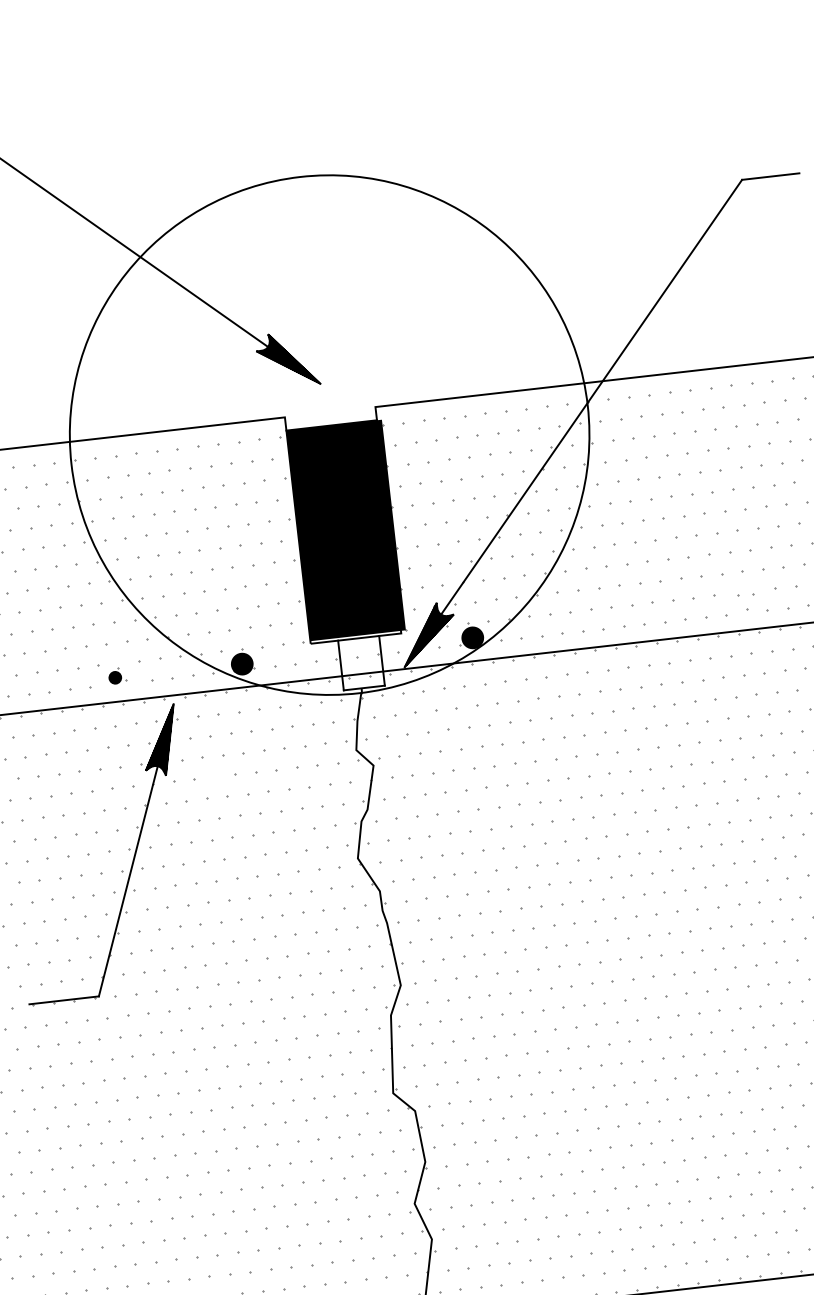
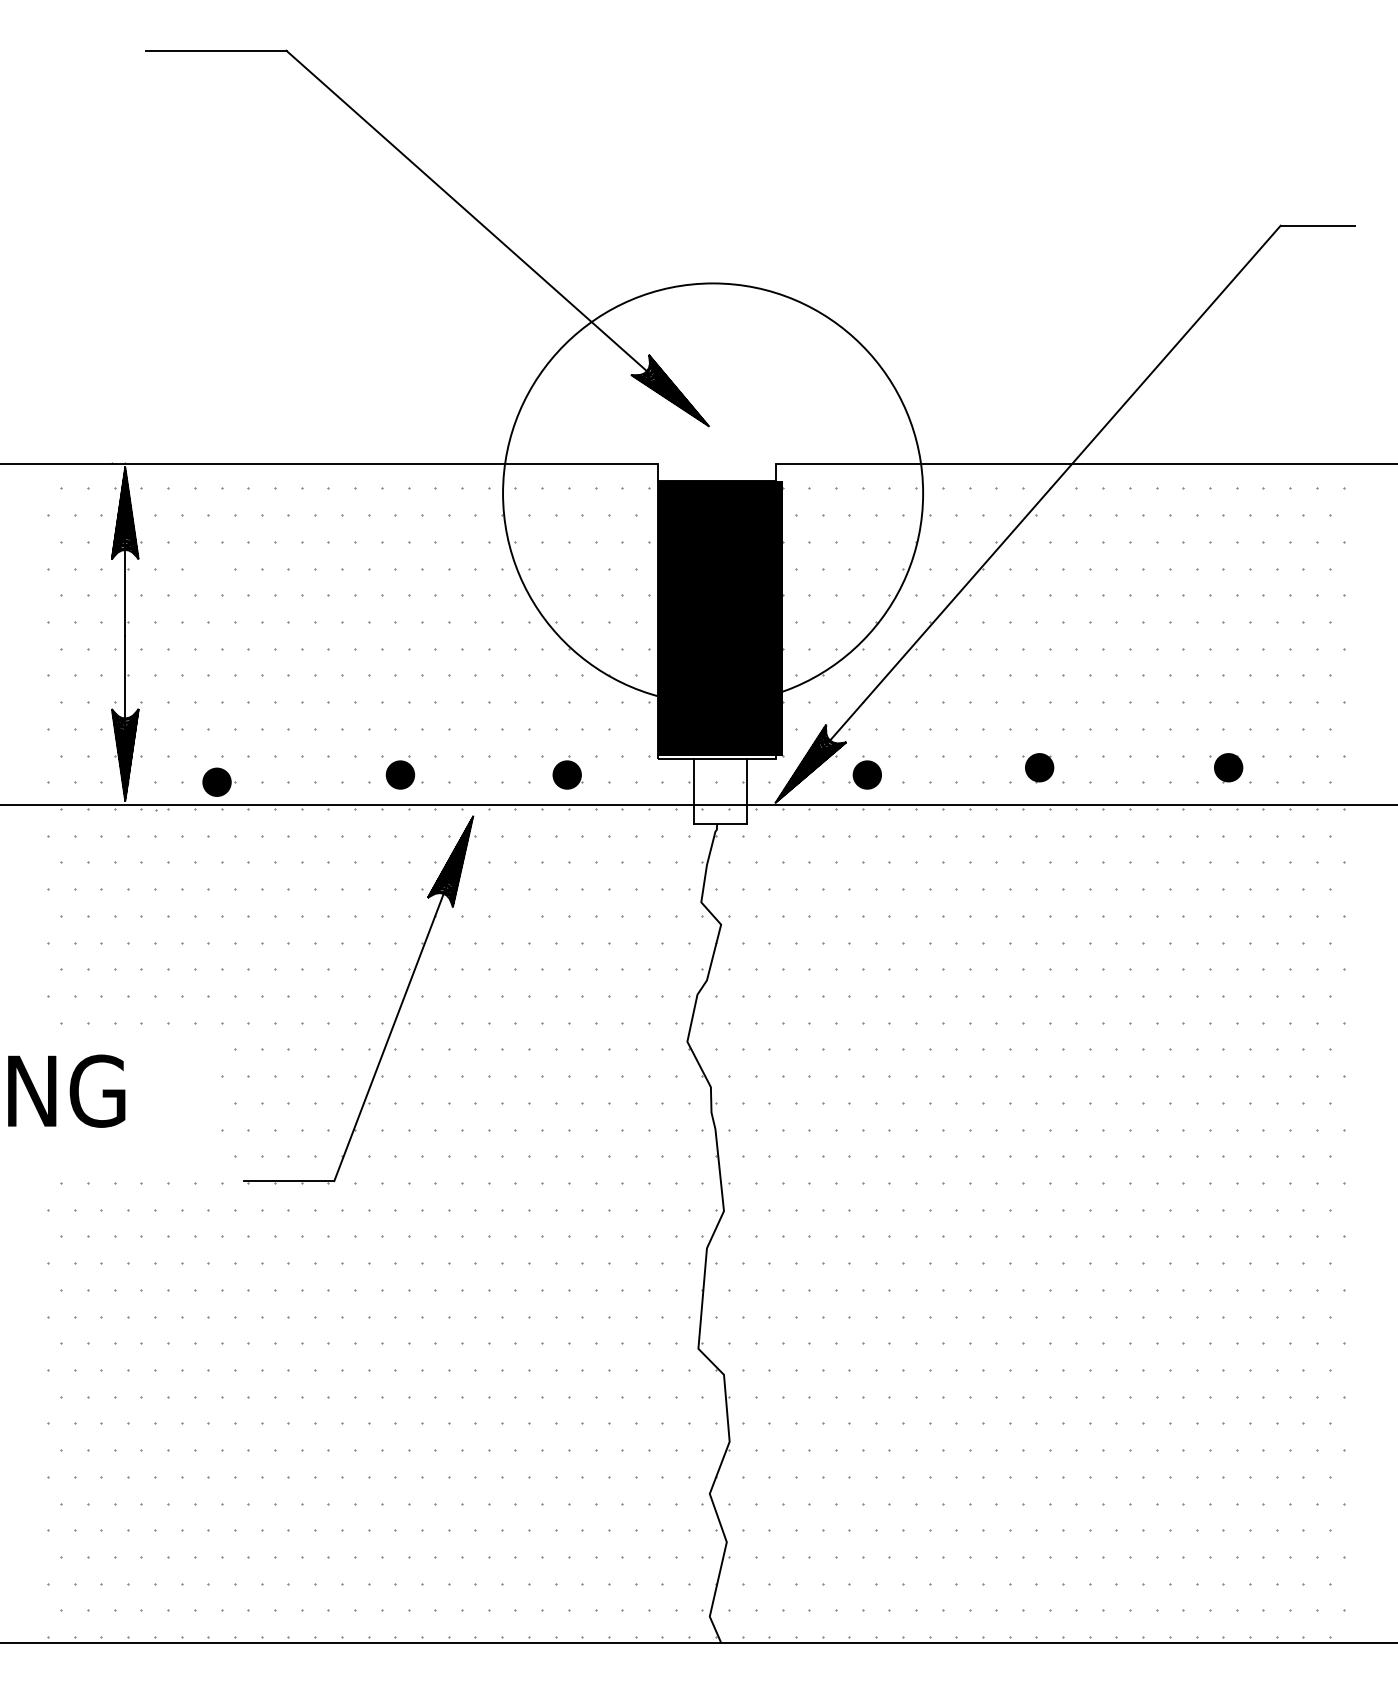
circle: (329, 435) -> (713, 493), size x0.62
part: (748, 601) -> (1226, 768), size x1.43
fill: (604, 617) -> (1039, 767), added
part: (117, 676) -> (404, 772), size x1.67

